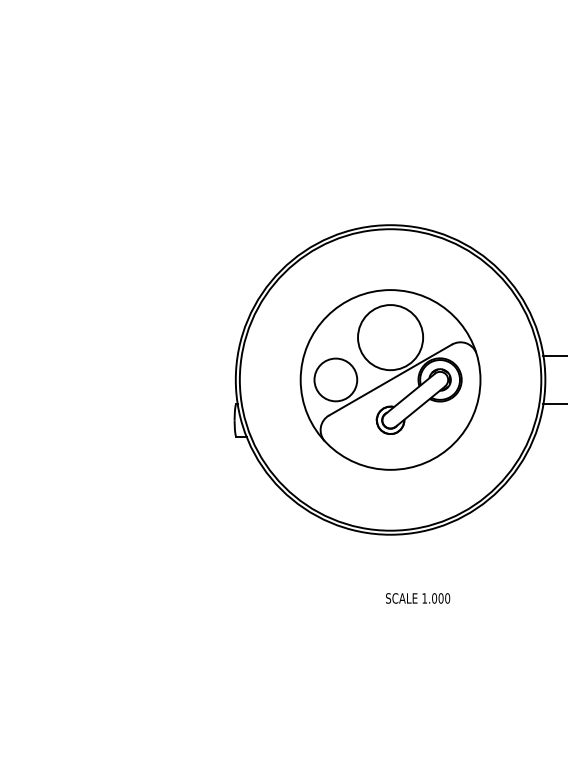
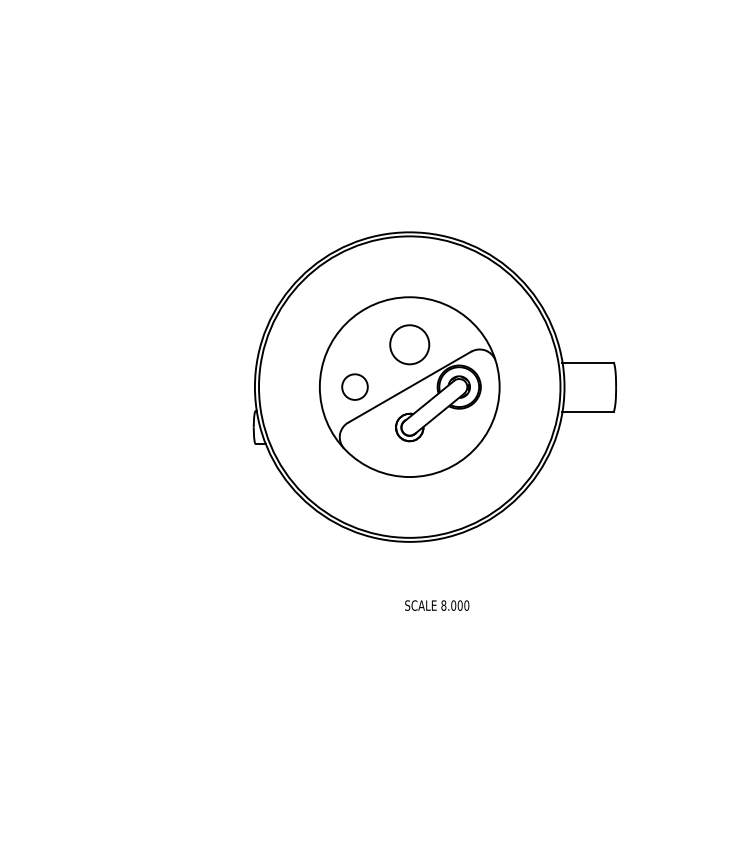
circle: (390, 337) -> (409, 344), size x0.6
circle: (335, 379) -> (354, 386), size x0.6
text: (424, 598) -> (443, 605), 1.000 -> 8.000

